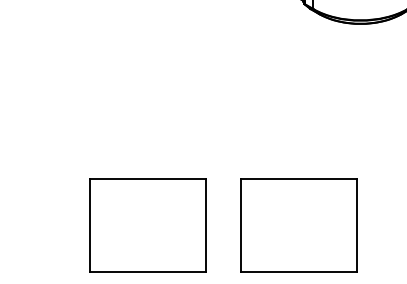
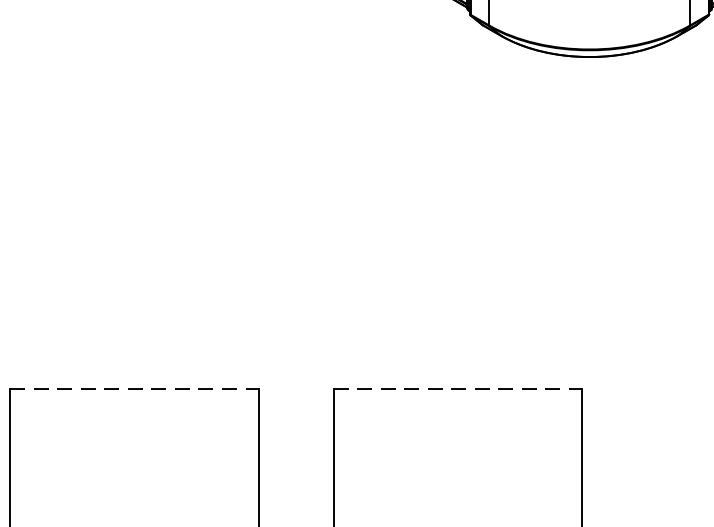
line: (148, 179) -> (136, 389), solid -> dashed
line: (299, 179) -> (459, 389), solid -> dashed

